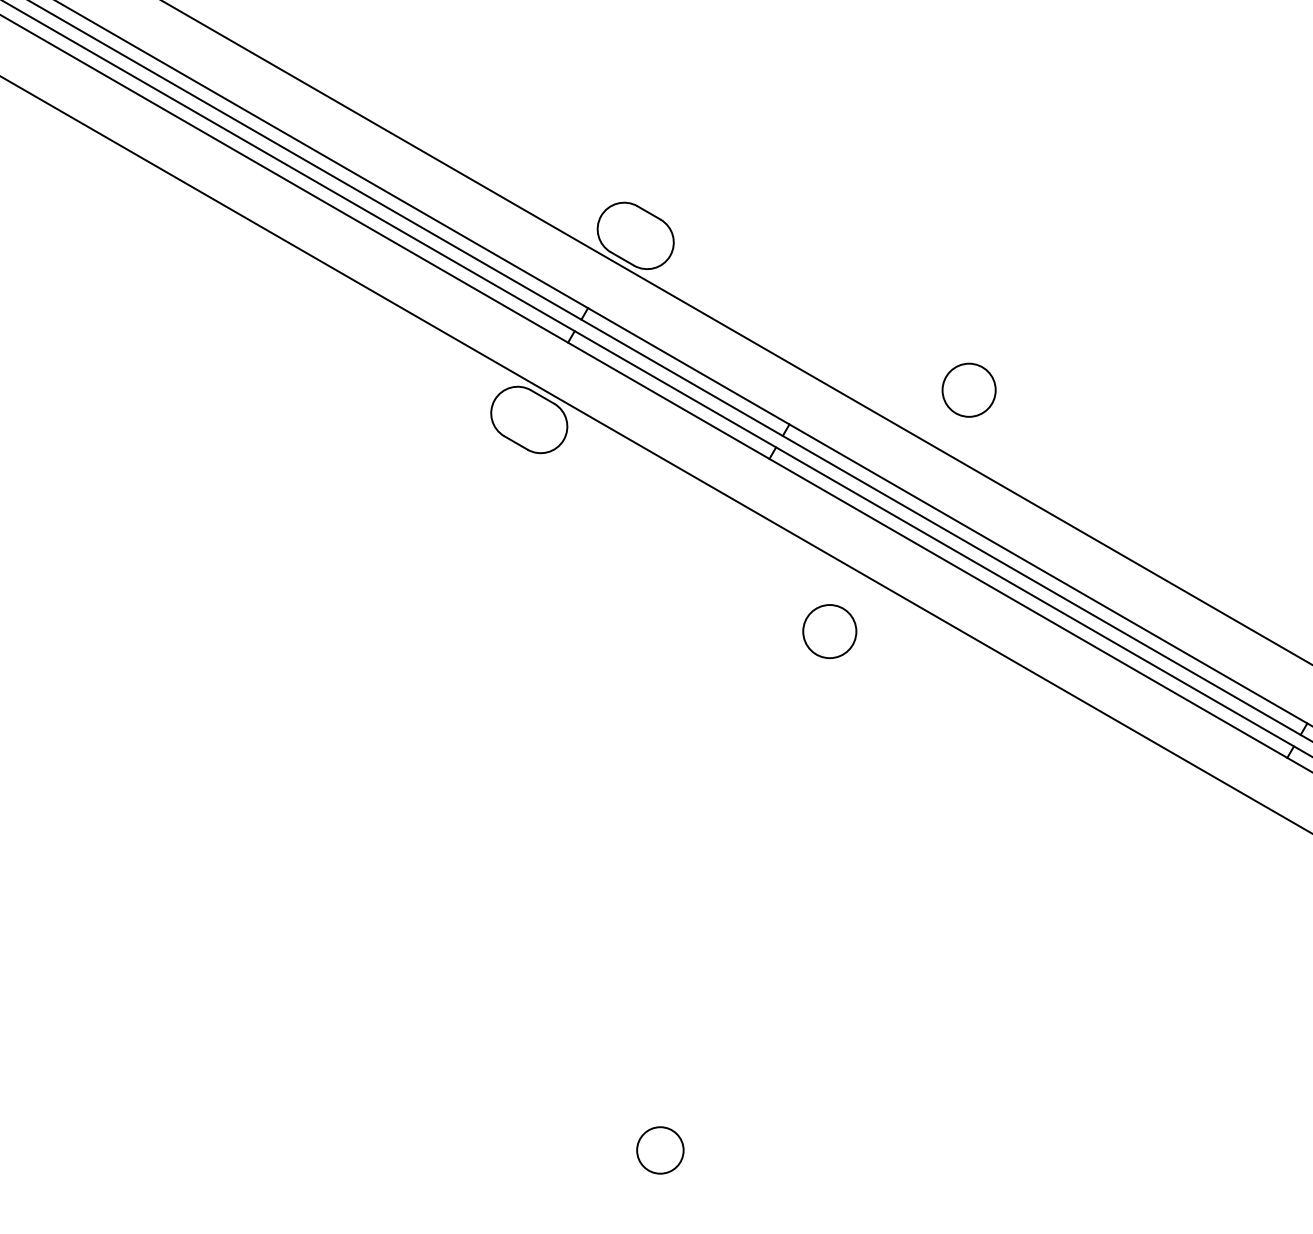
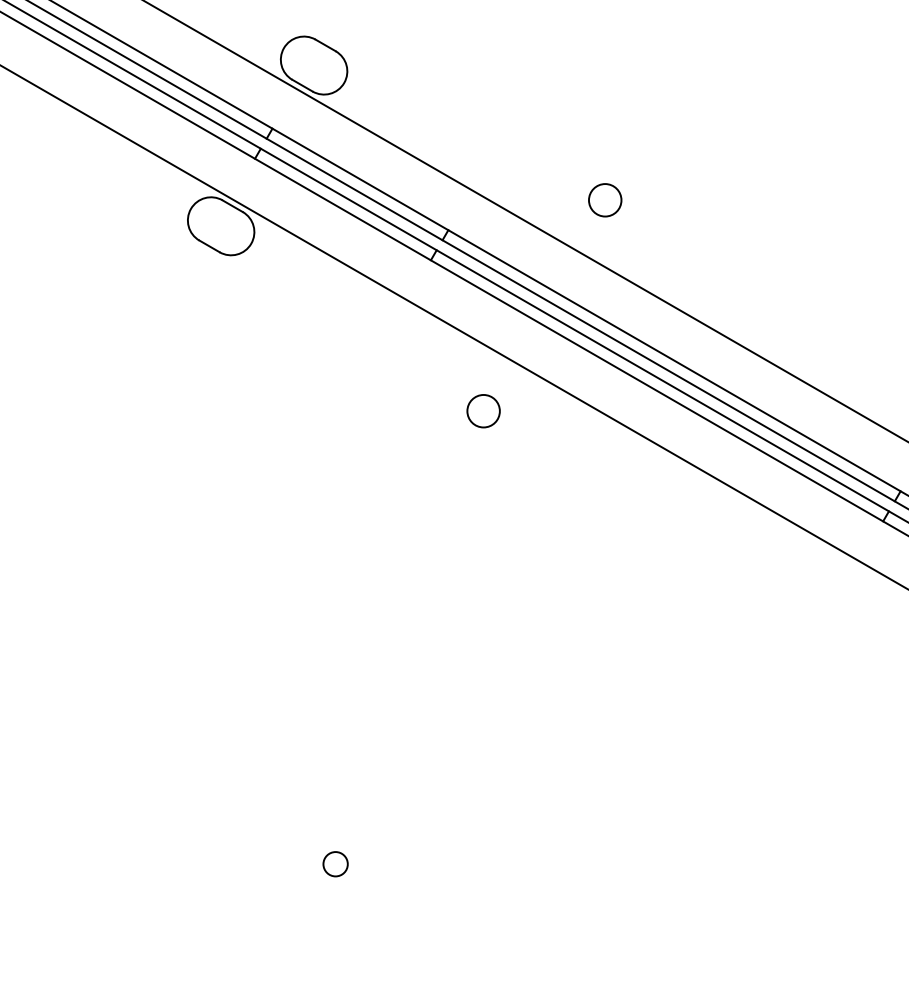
circle: (968, 389) -> (604, 199), size x0.7
circle: (829, 631) -> (483, 411), size x0.7
circle: (660, 1150) -> (335, 864), size x0.6

